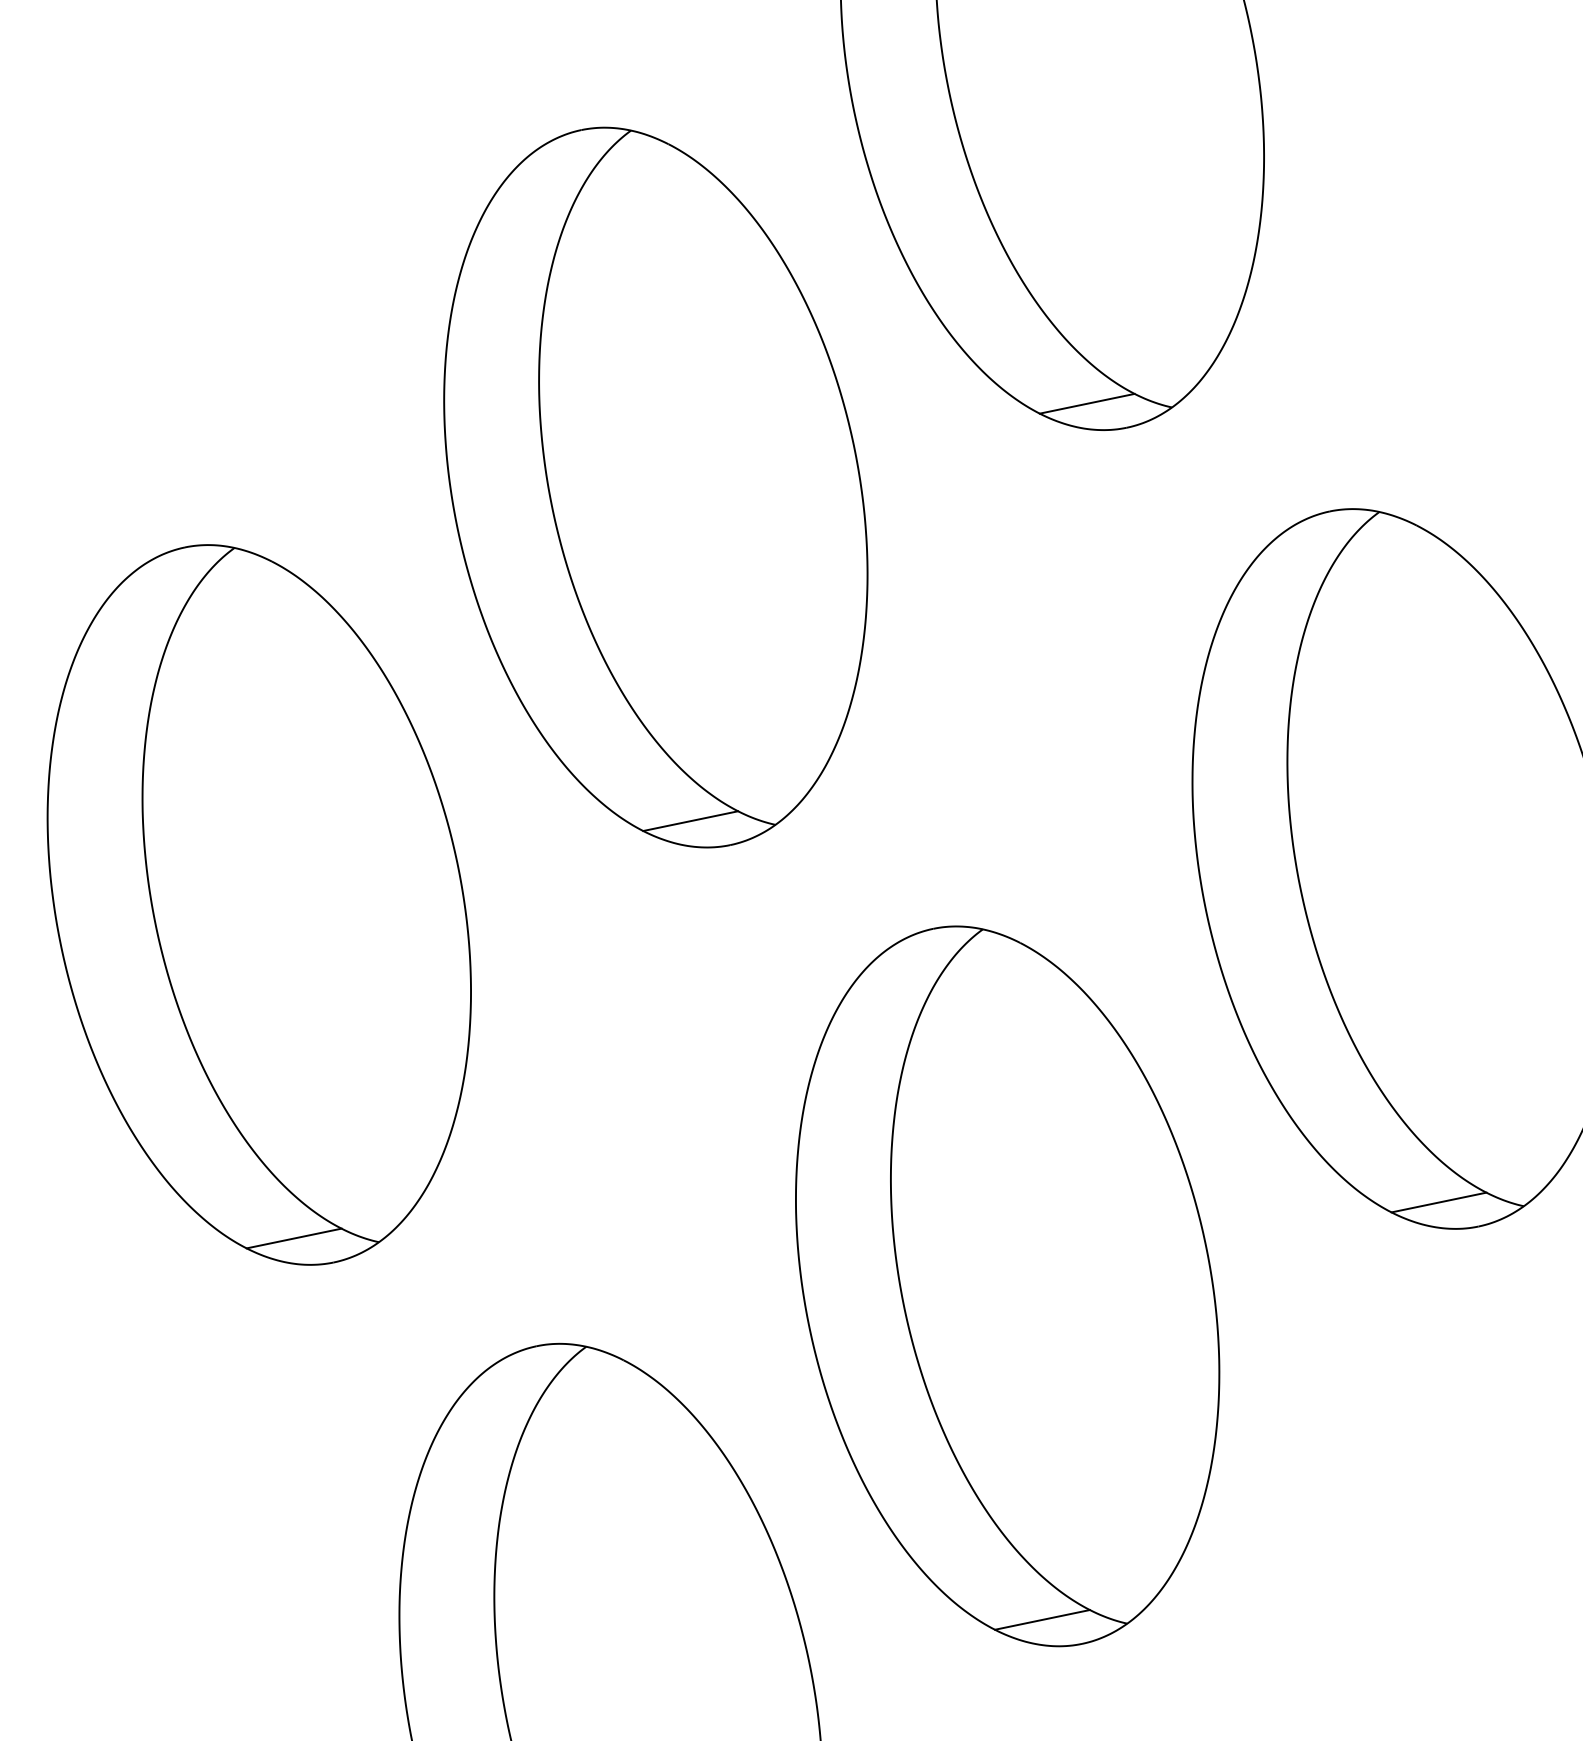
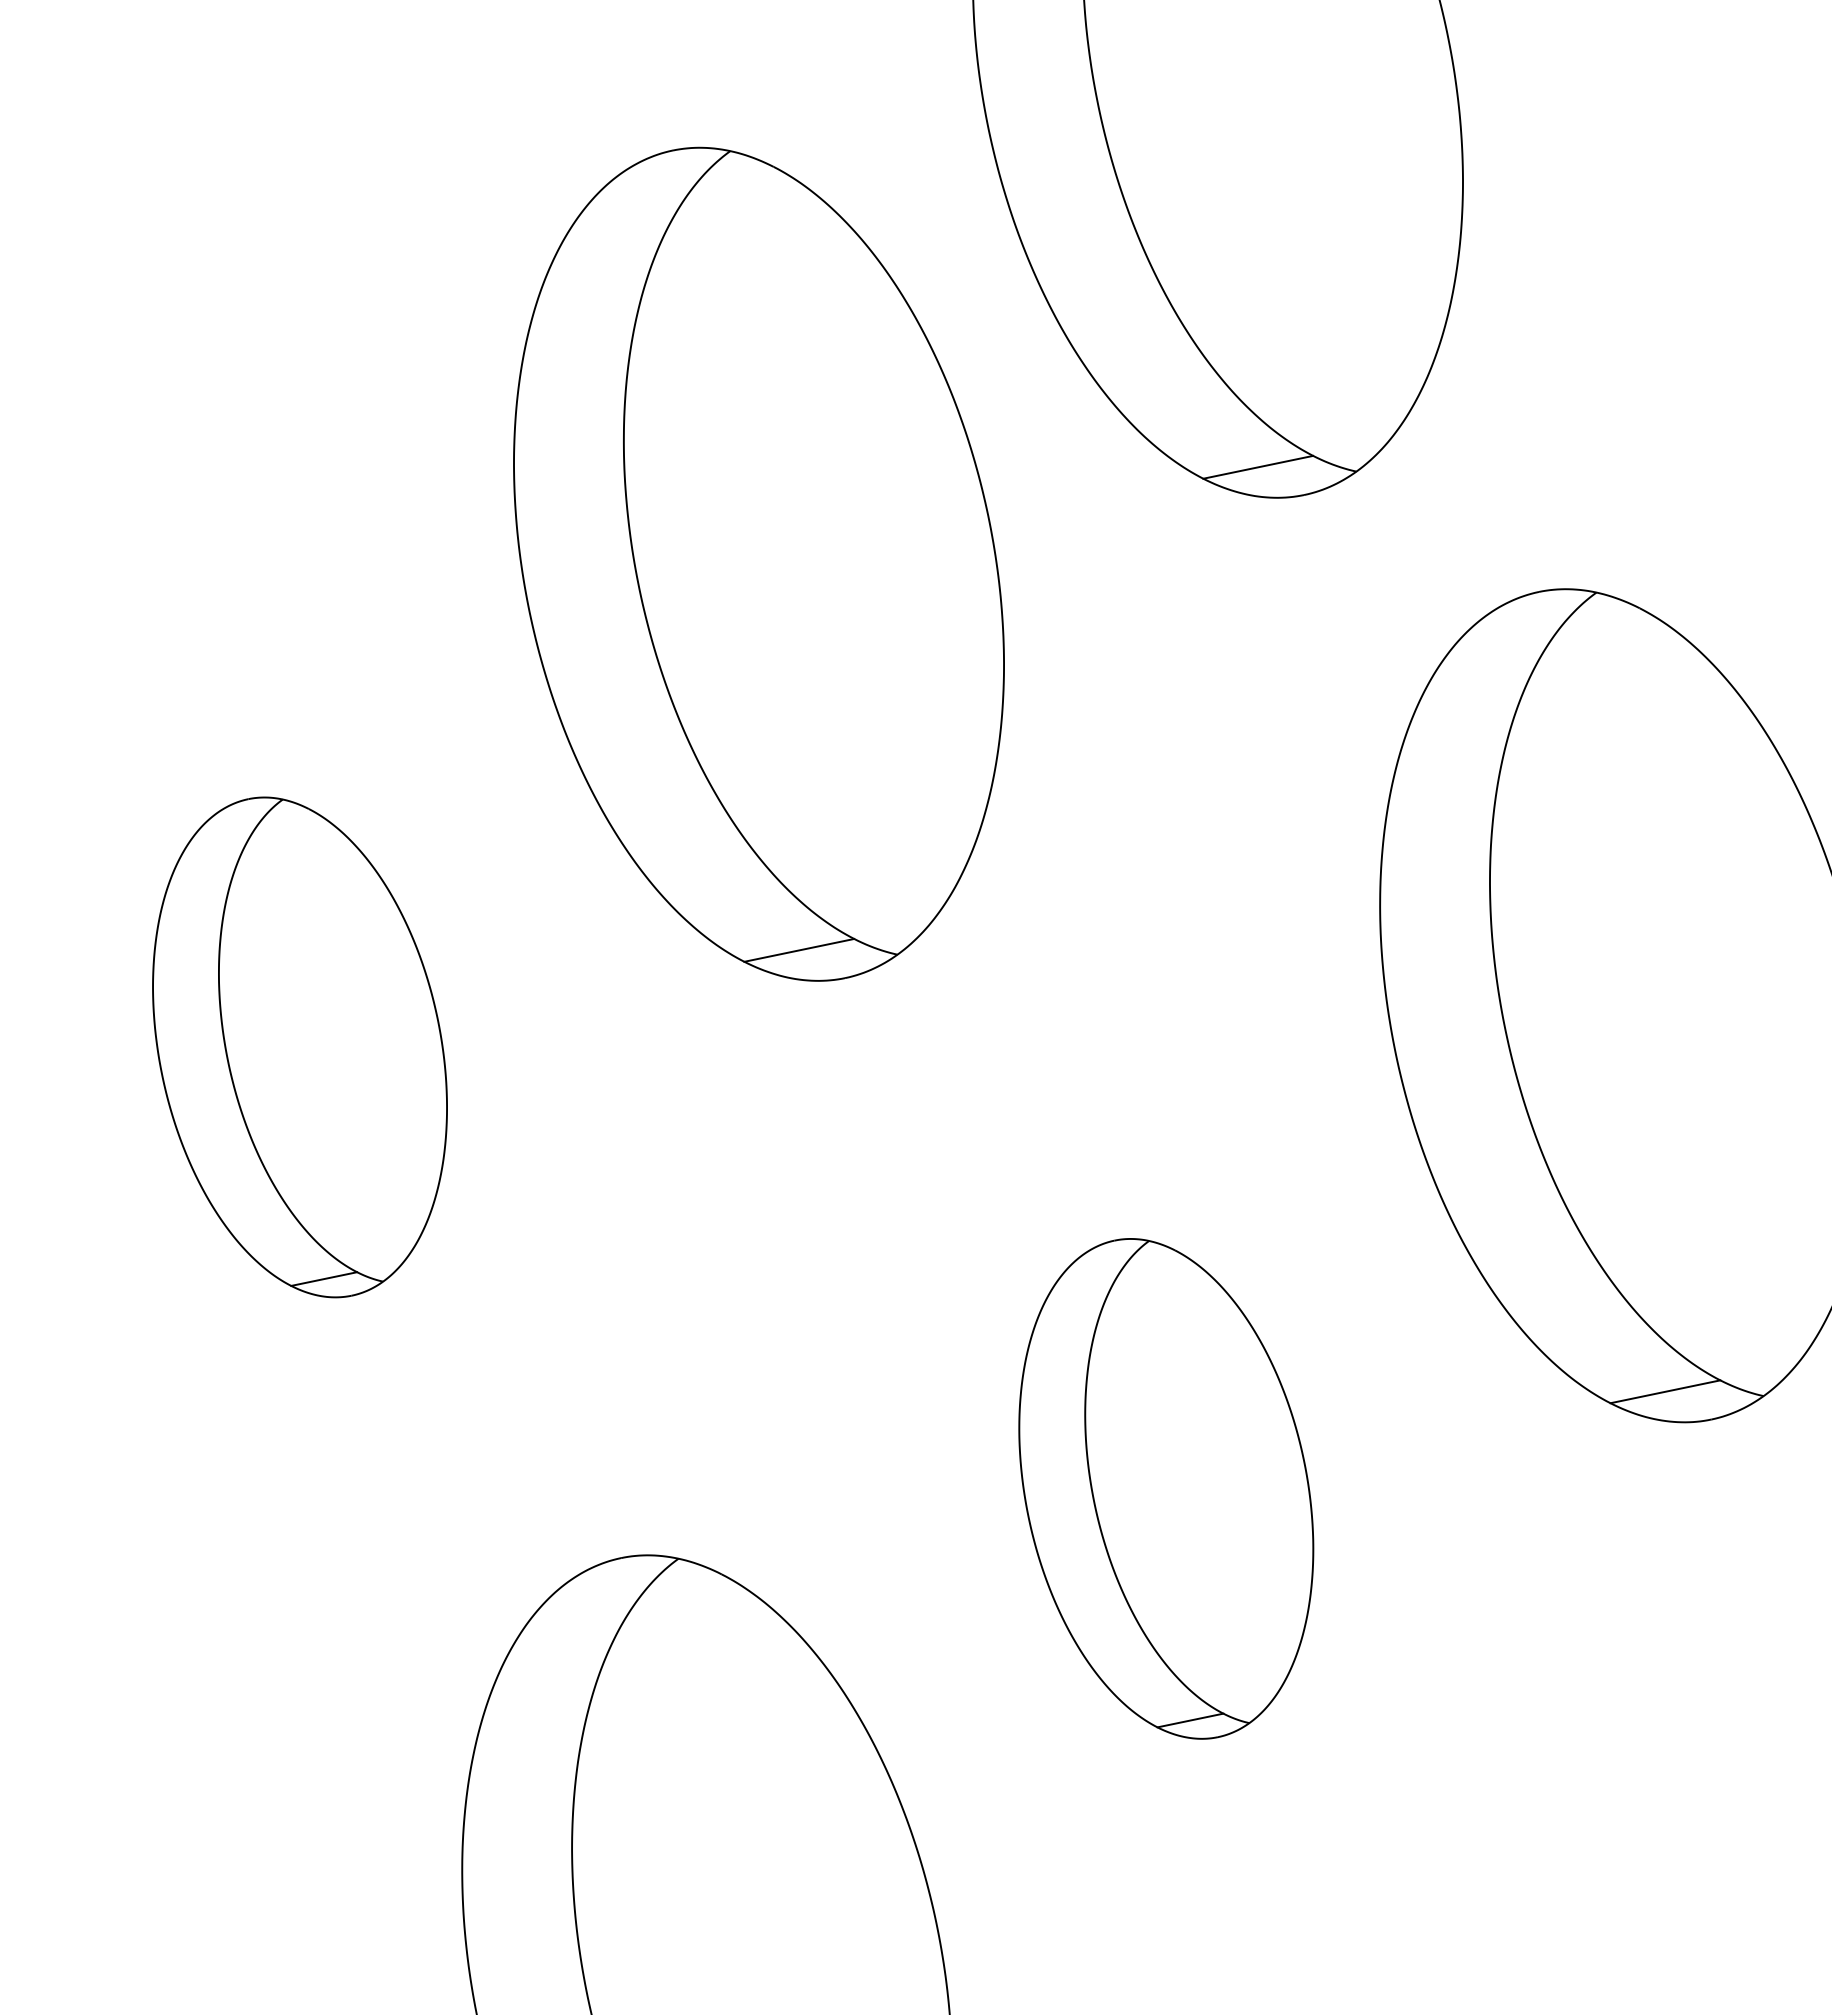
part: (258, 905) -> (299, 1047), size x0.6
part: (1007, 1286) -> (1166, 1488), size x0.6

